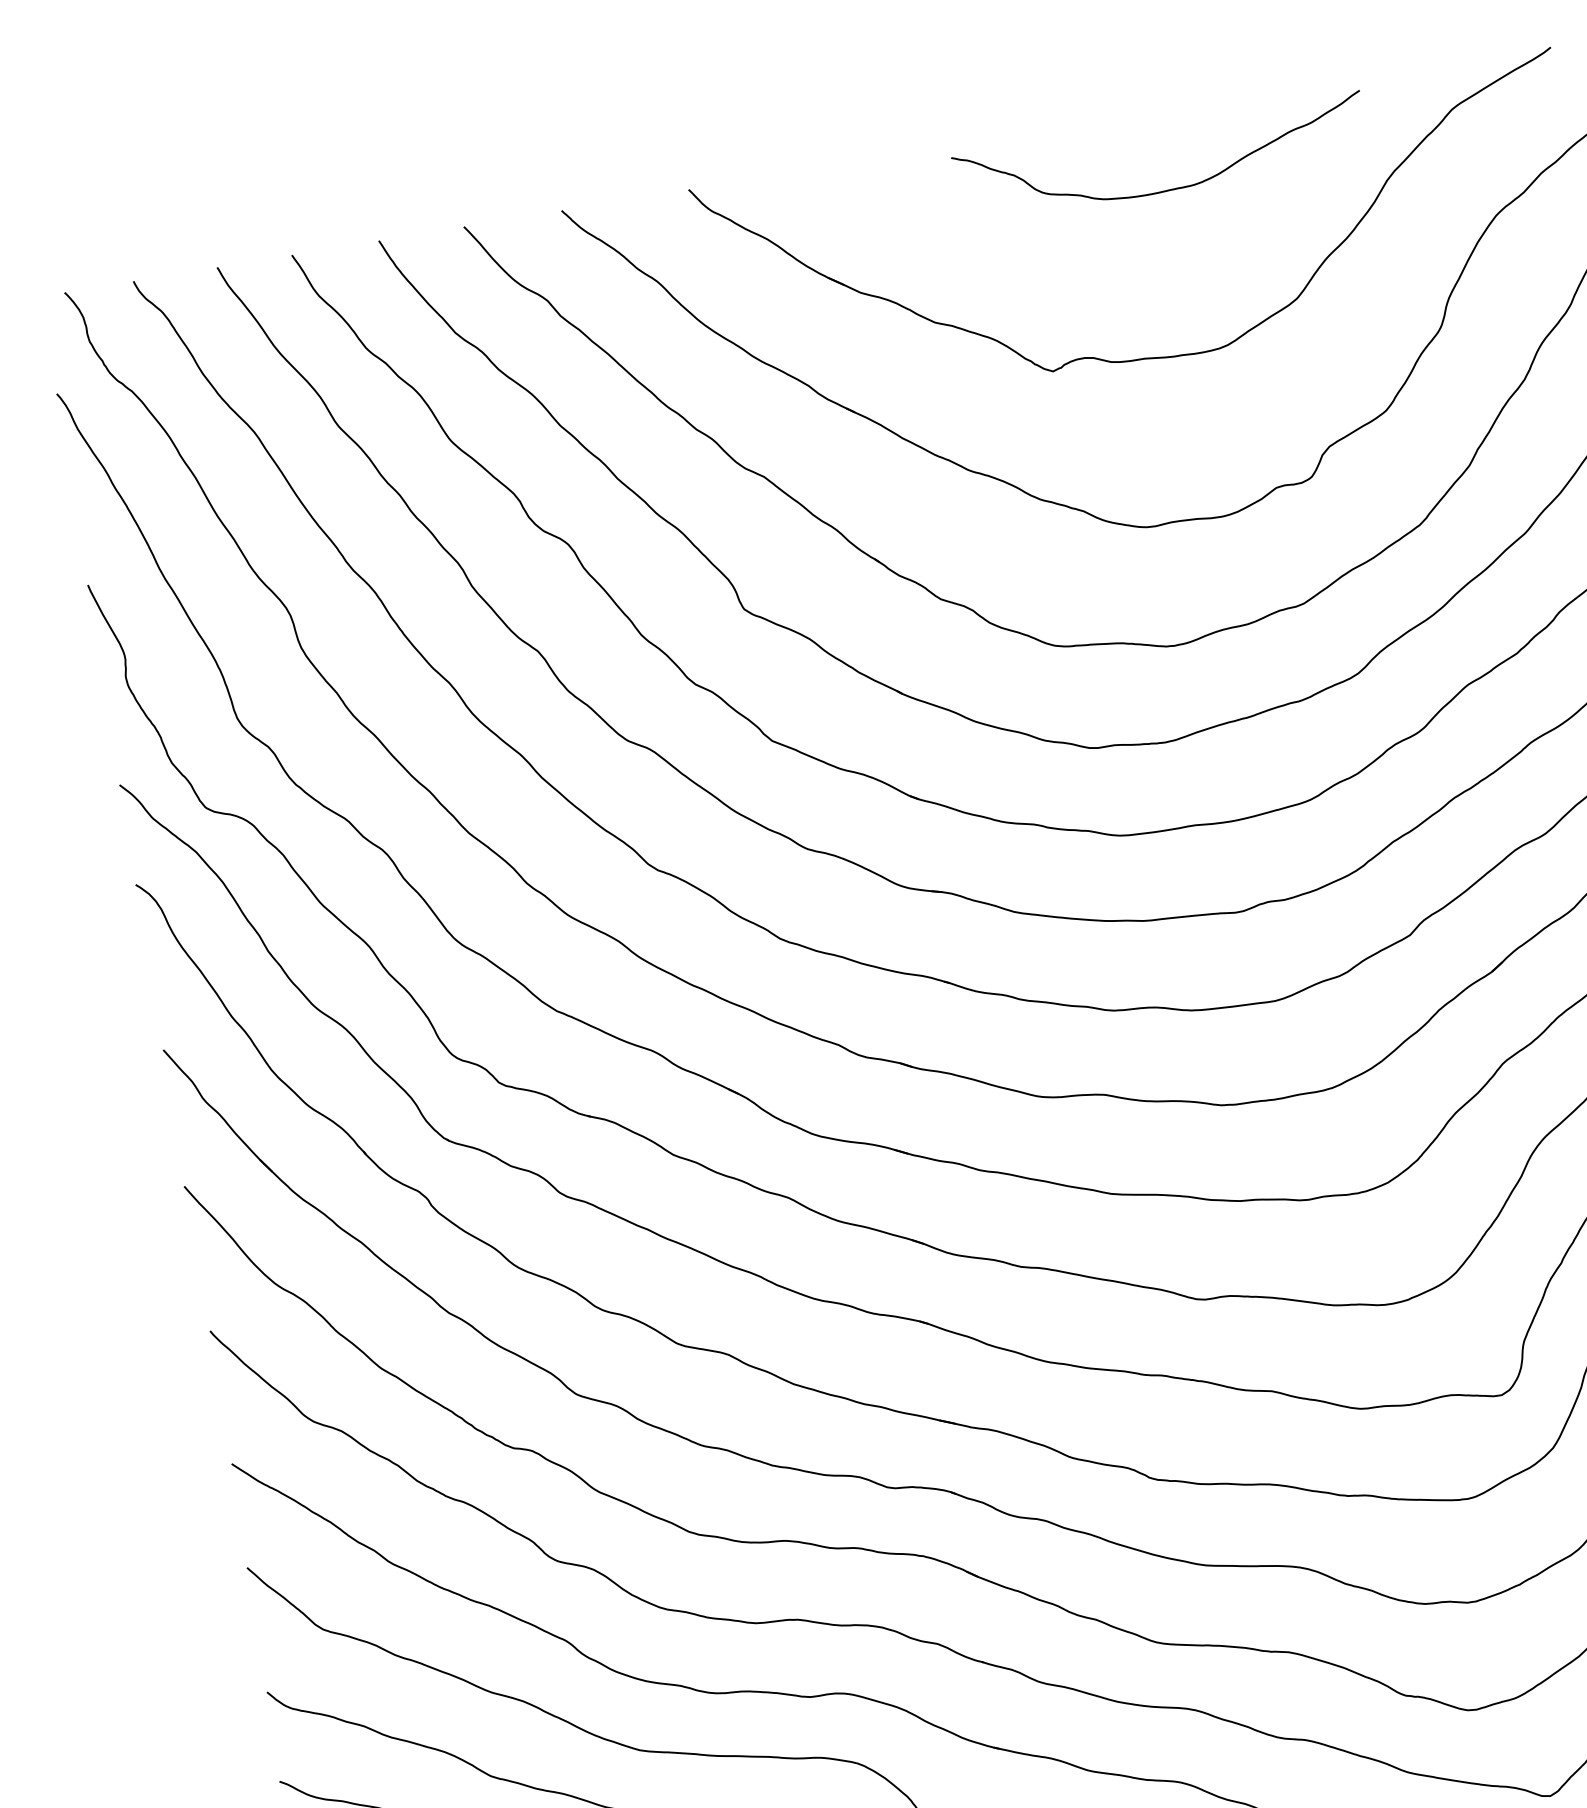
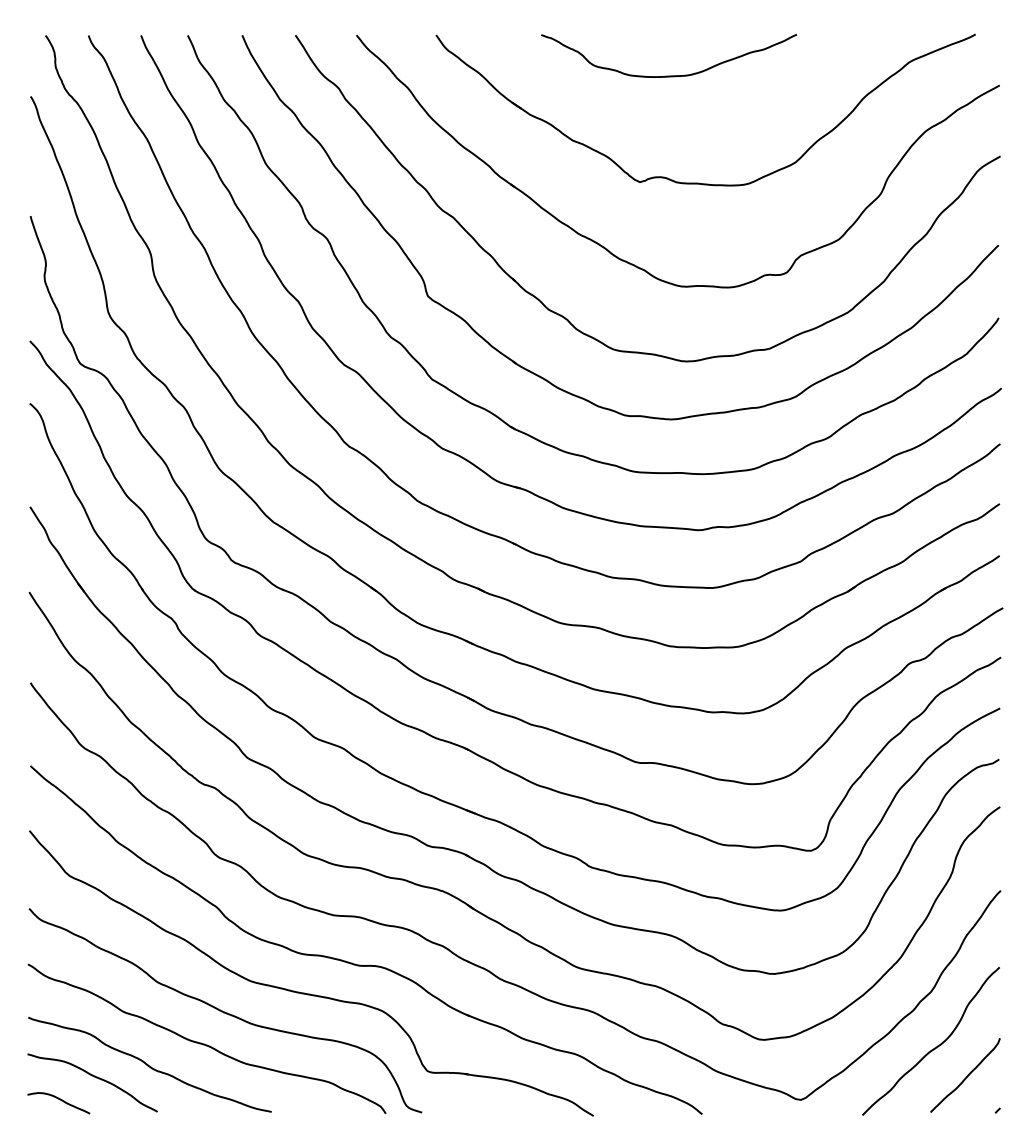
curve: (1166, 189) -> (669, 75), moved

